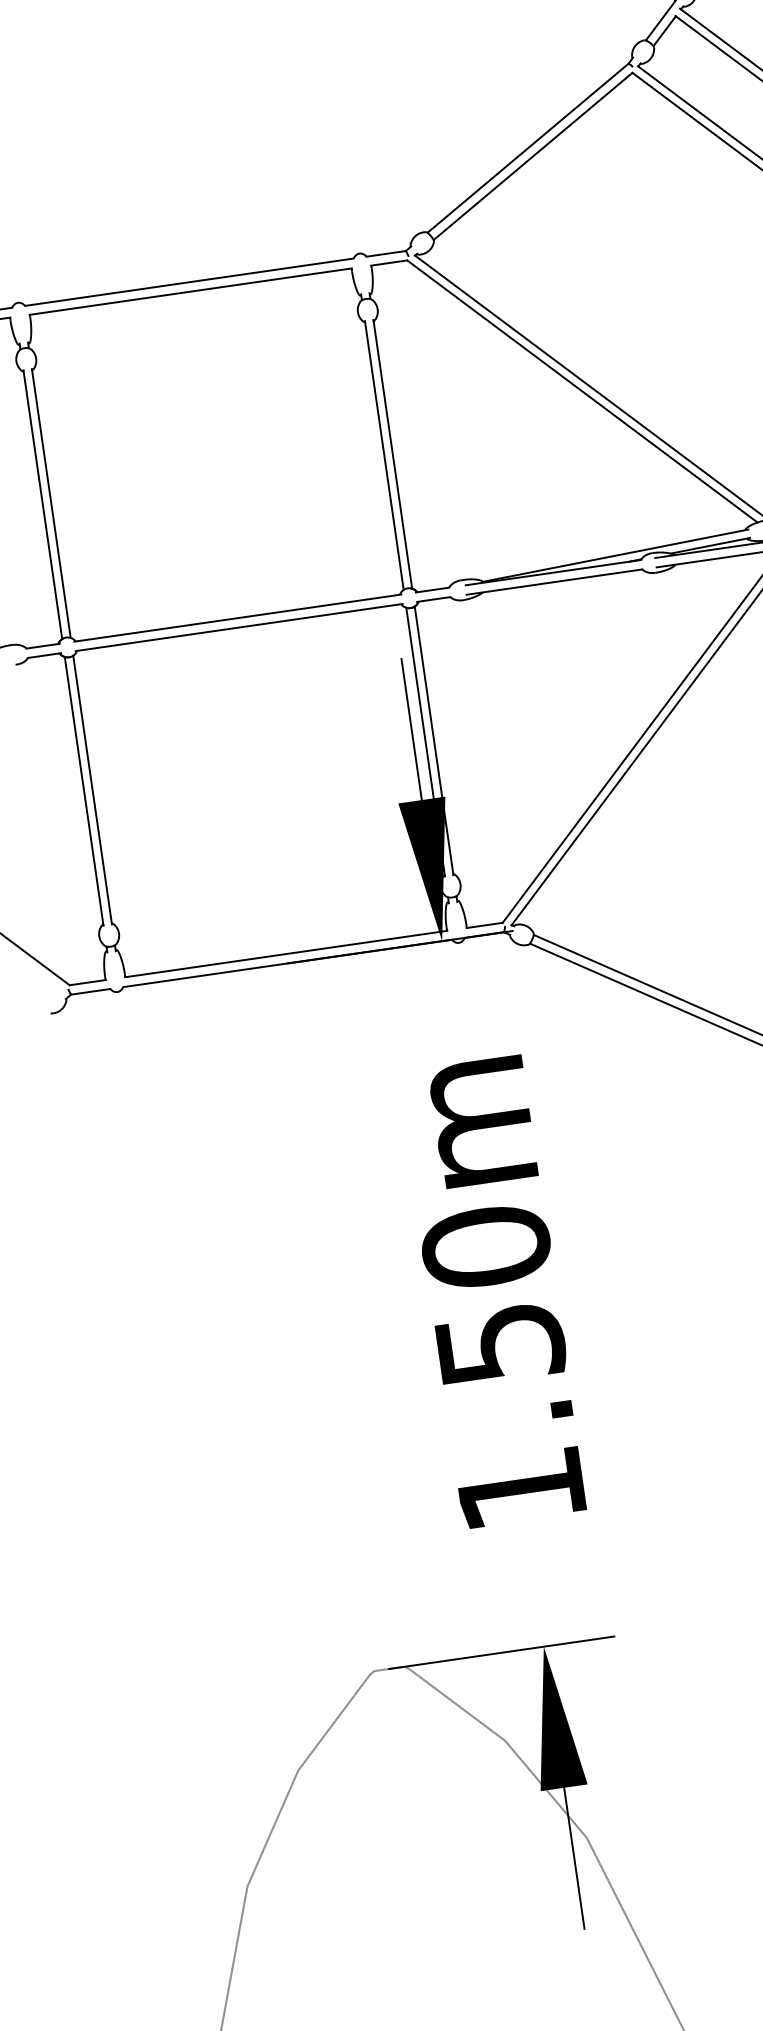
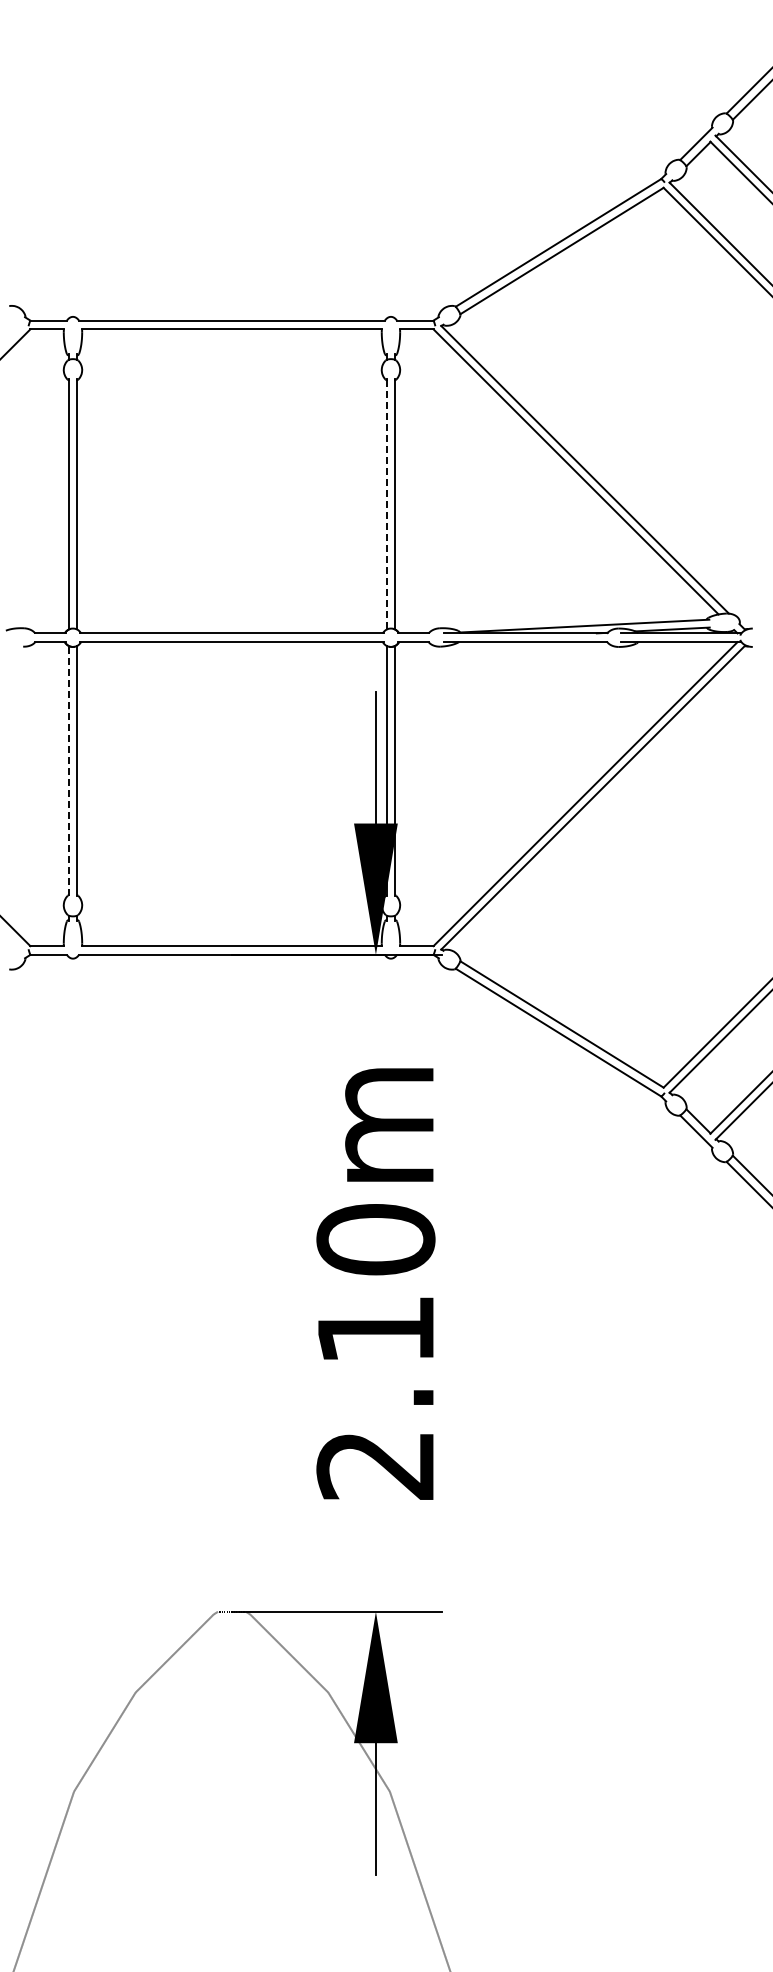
line: (384, 455) -> (387, 504), solid -> dashed
line: (84, 791) -> (69, 771), solid -> dashed
text: (510, 1417) -> (375, 1398), 1.50m -> 2.10m

